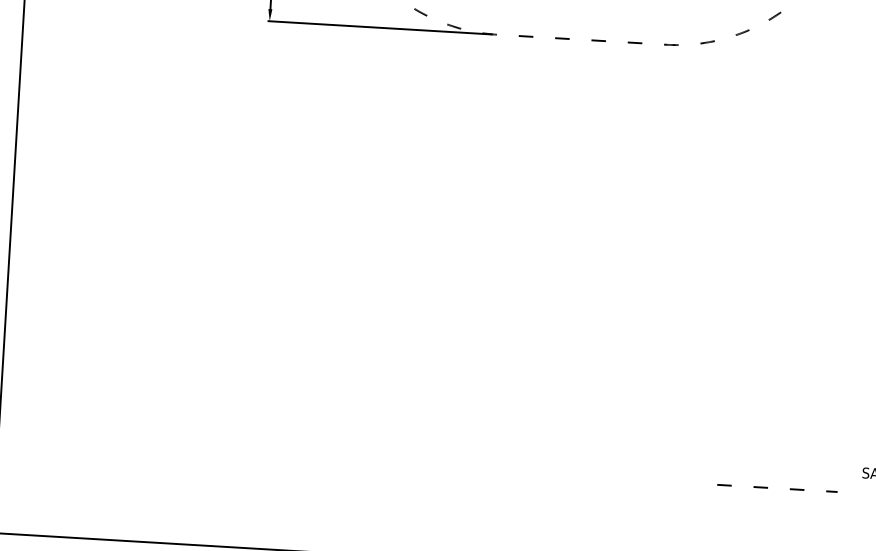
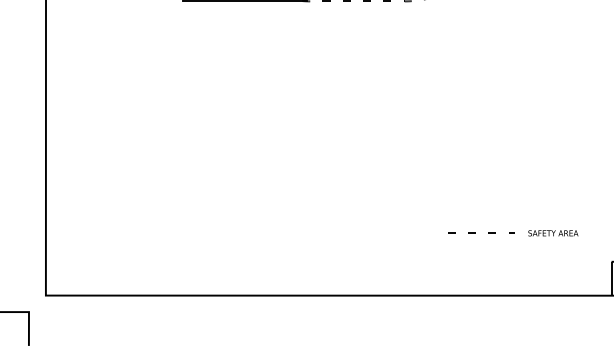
line: (766, 487) -> (475, 232), moved

